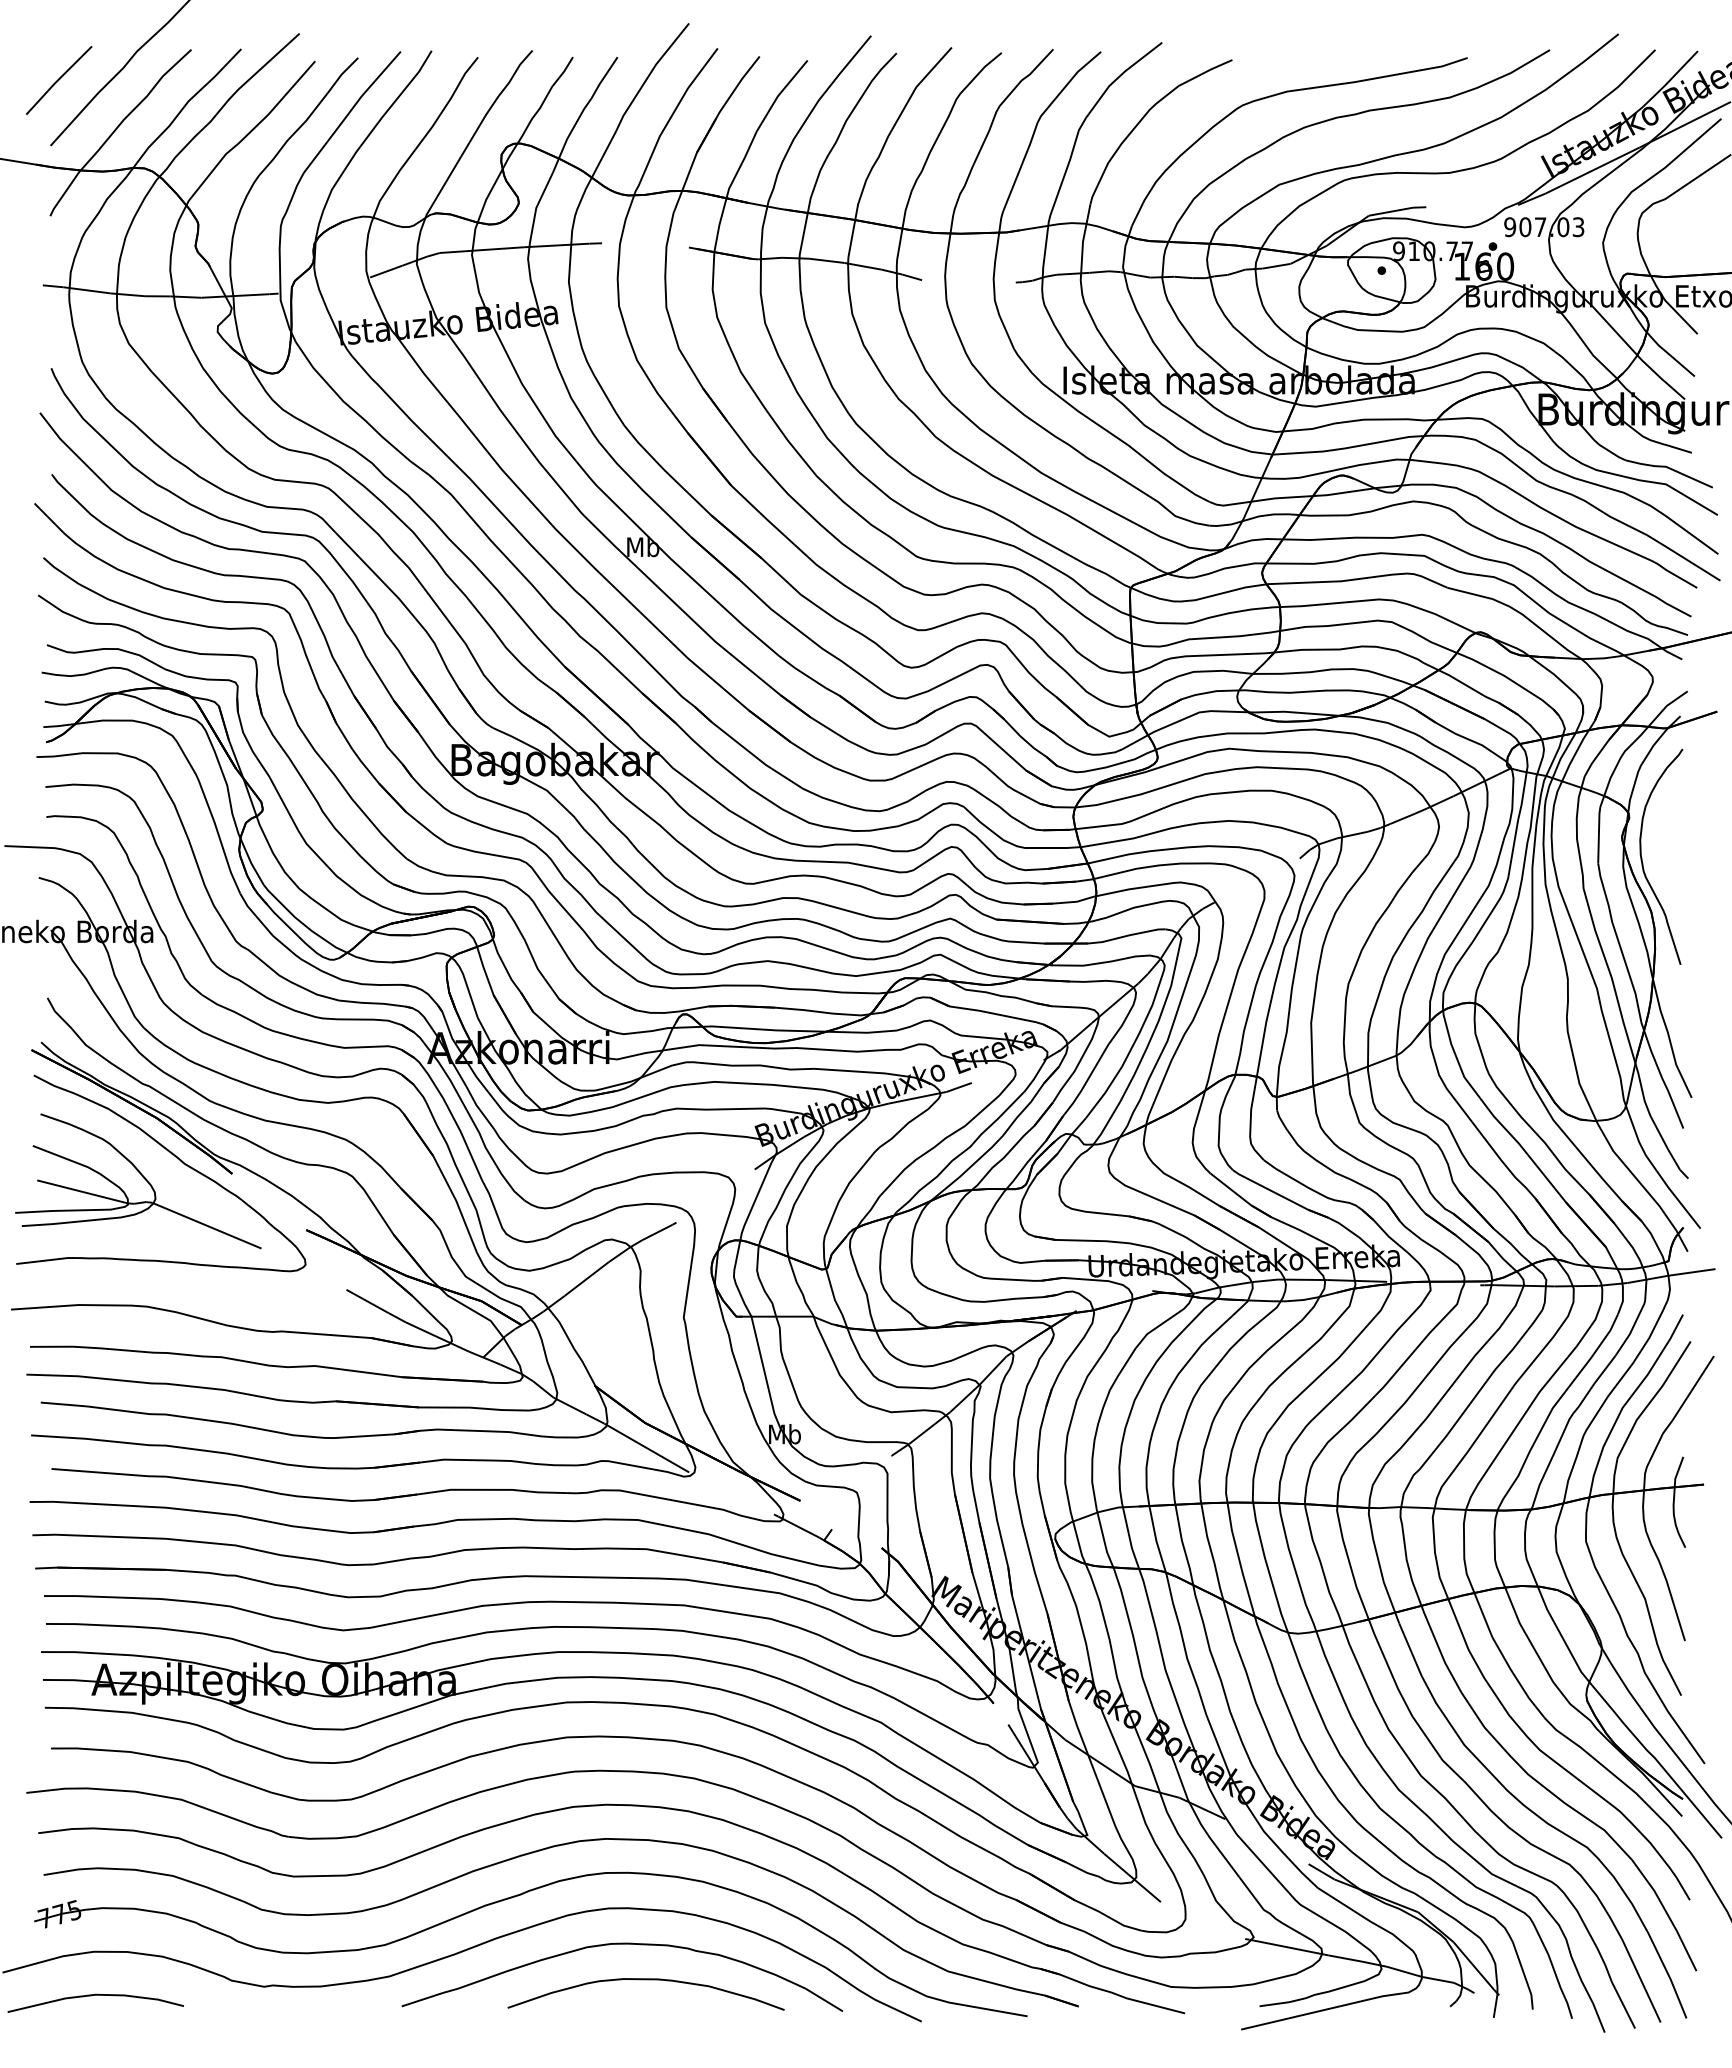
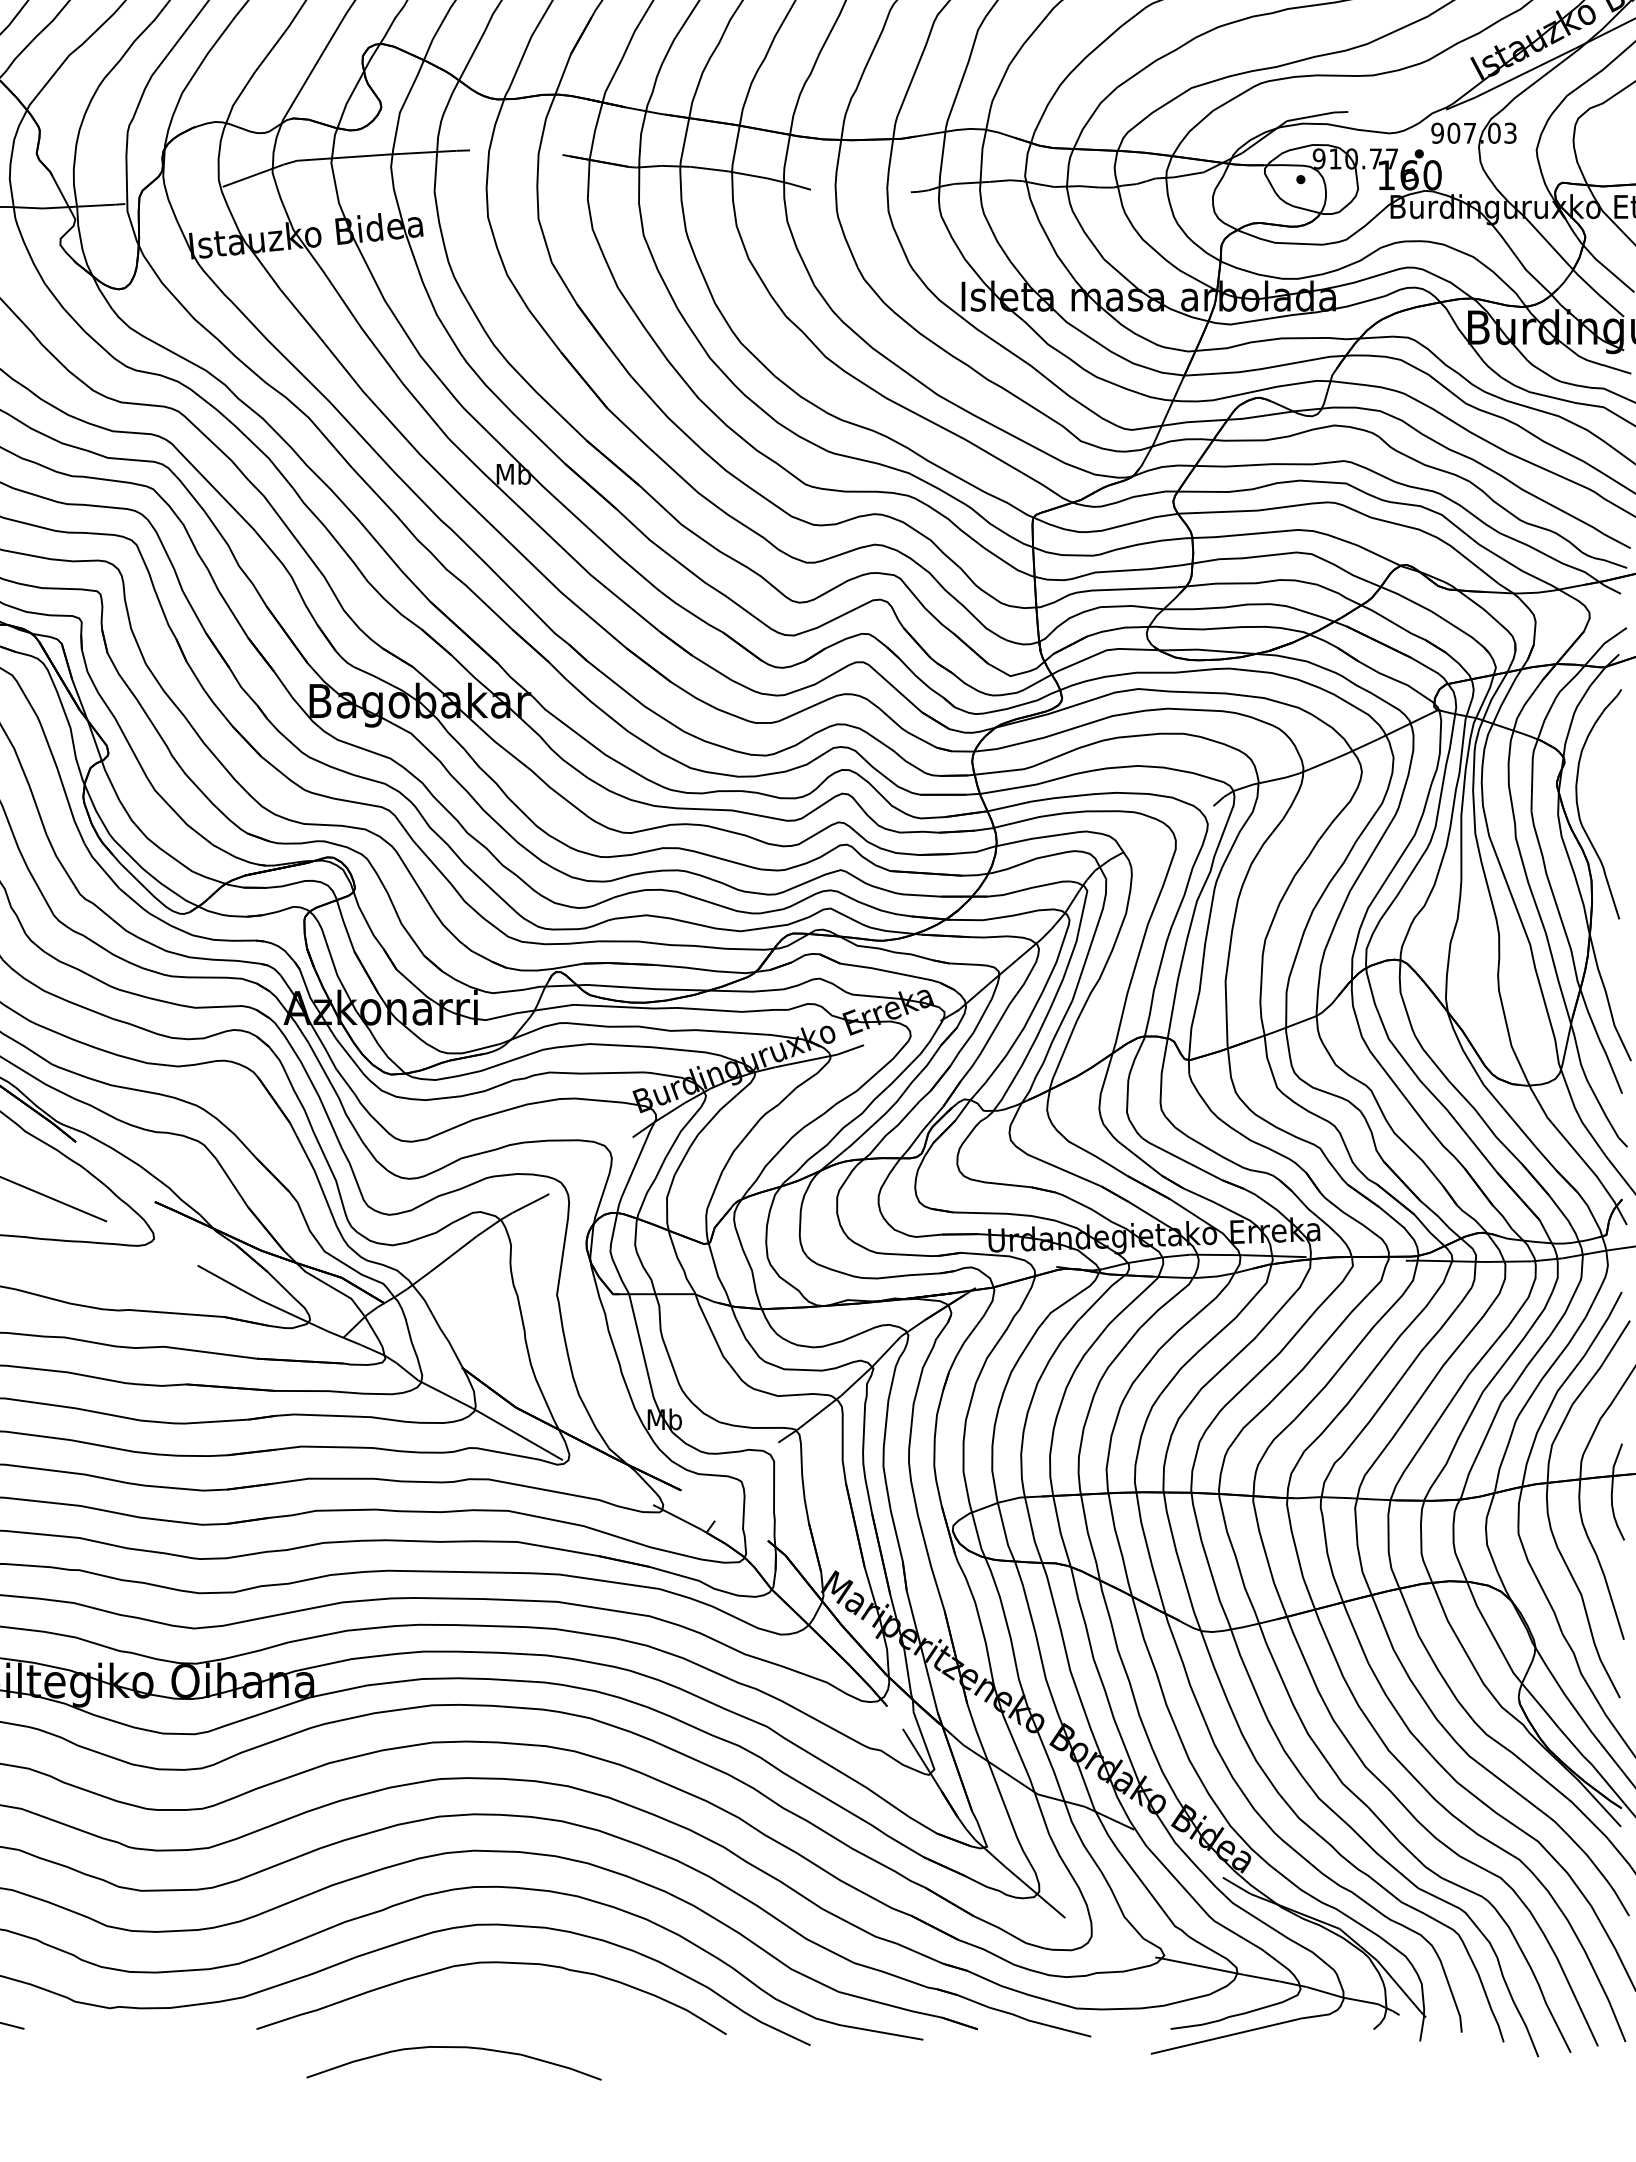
curve: (645, 1980) -> (453, 2048), moved

